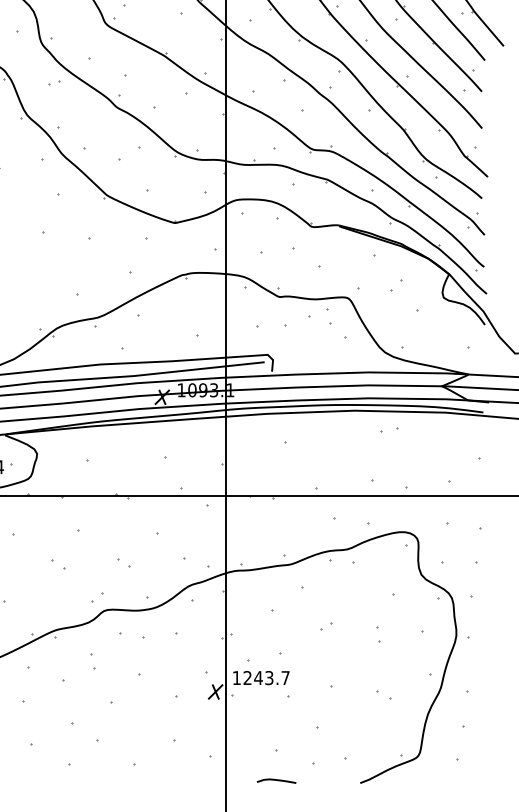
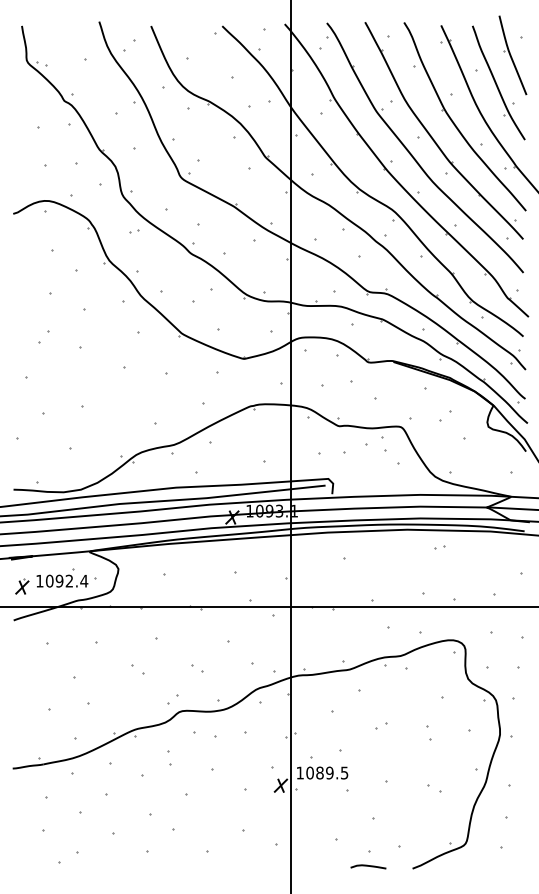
part: (389, 430) -> (439, 547), size x0.62
text: (266, 677) -> (327, 772), 1243.7 -> 1089.5
curve: (276, 780) -> (368, 866), moved

